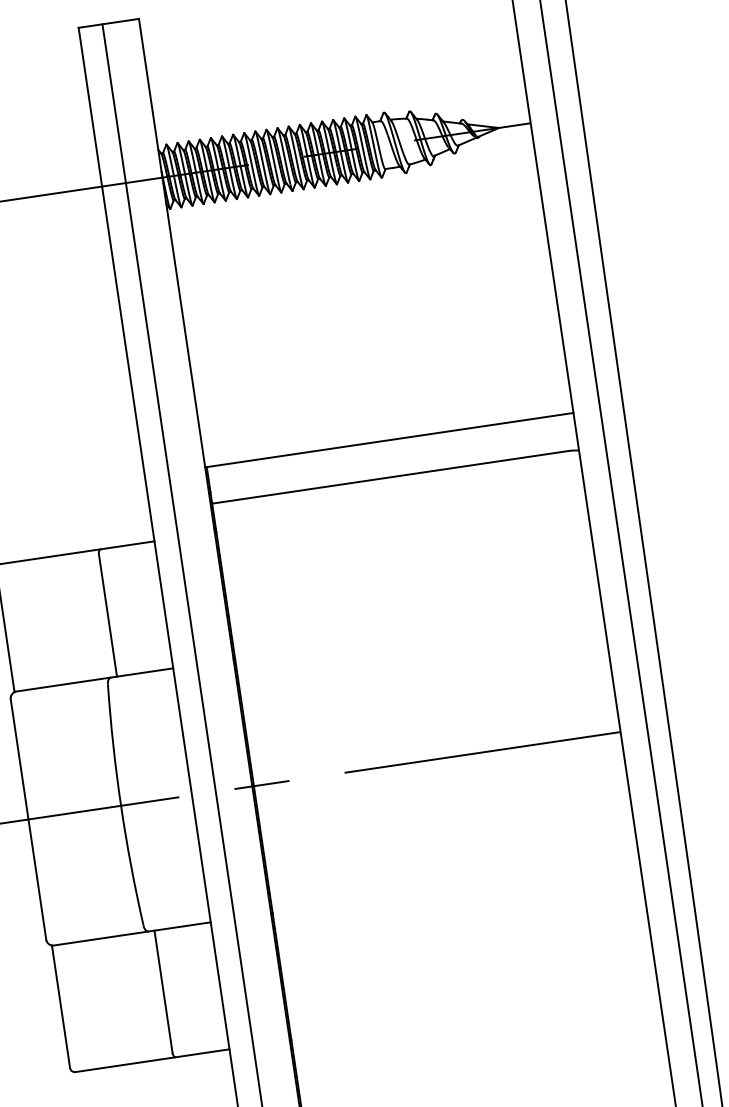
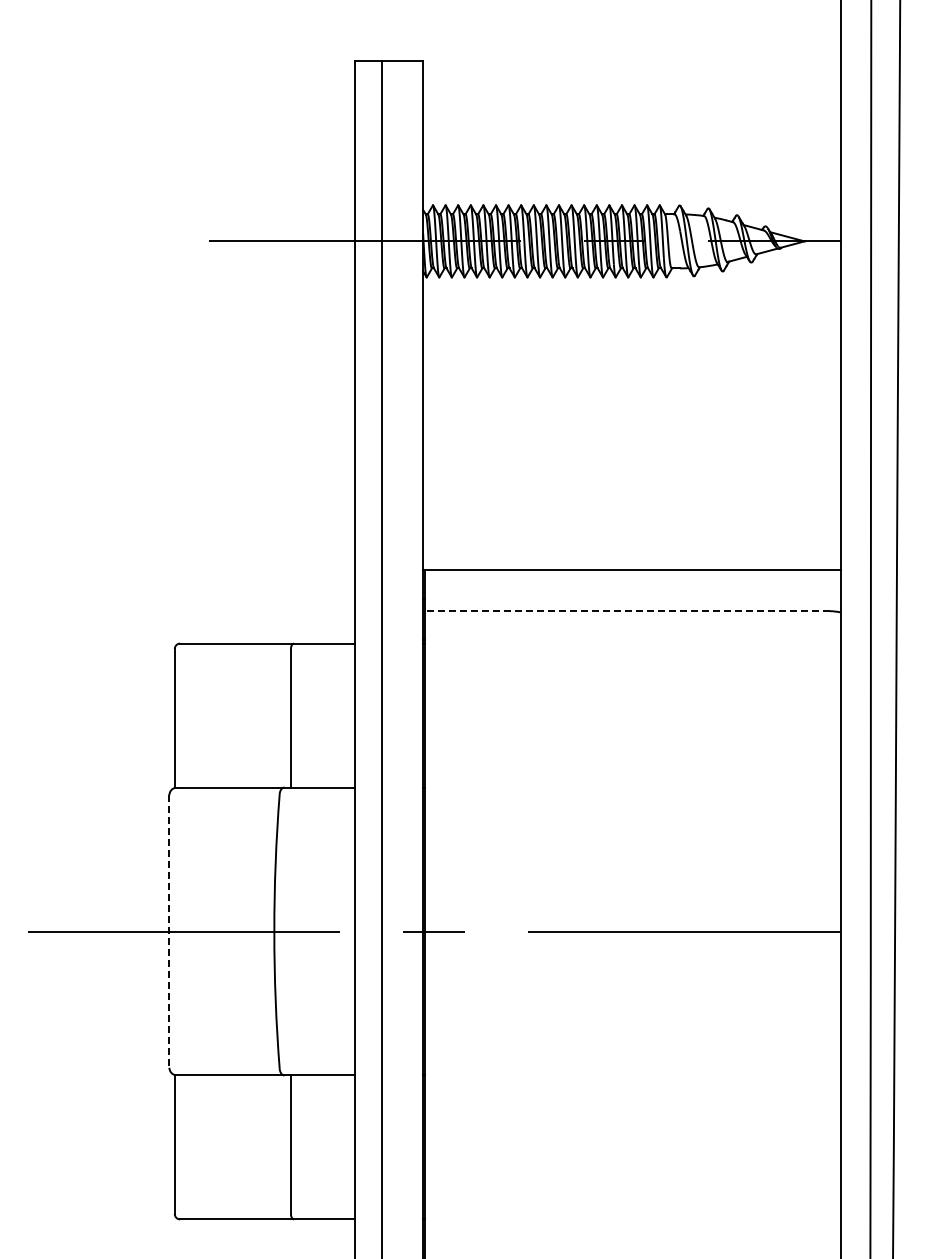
line: (390, 477) -> (626, 611), solid -> dashed
line: (28, 820) -> (169, 932), solid -> dashed

